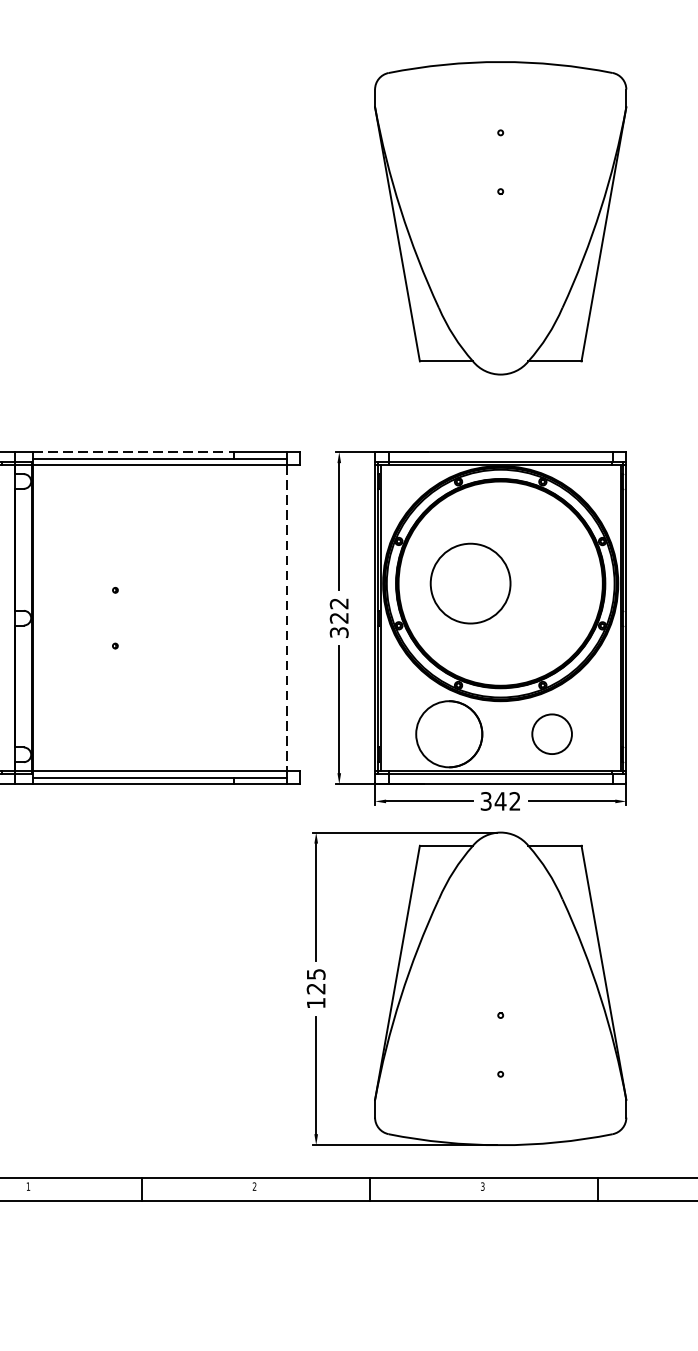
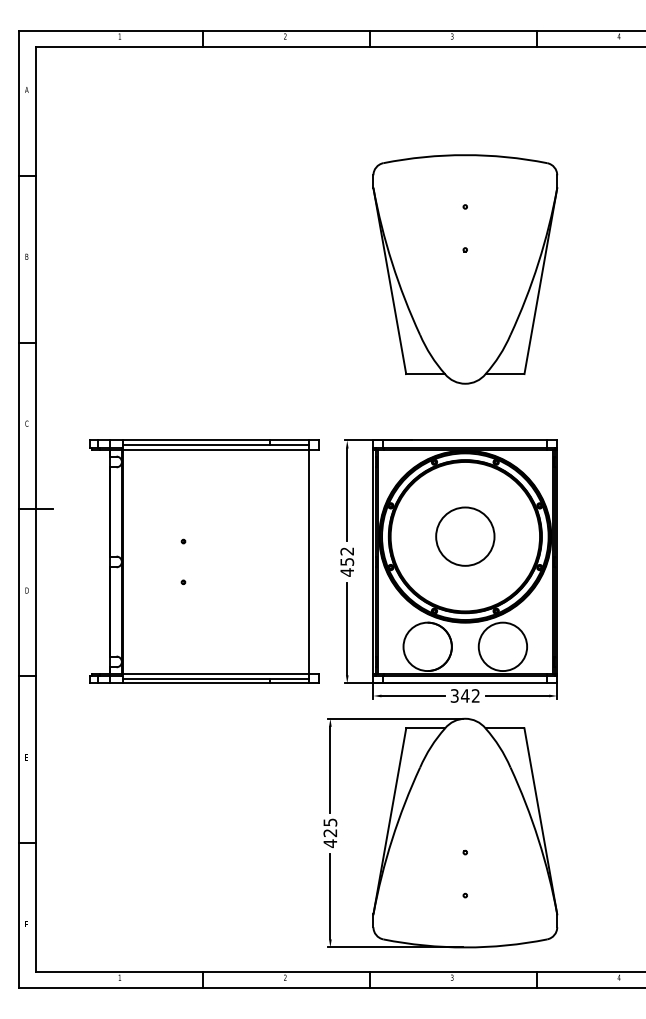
line: (134, 452) -> (197, 440), dashed -> solid
circle: (470, 583) -> (465, 536), moved
line: (287, 617) -> (309, 561), dashed -> solid
text: (339, 625) -> (347, 567), 322 -> 452
circle: (551, 733) -> (502, 646), size x1.67
text: (316, 1003) -> (330, 843), 125 -> 425

